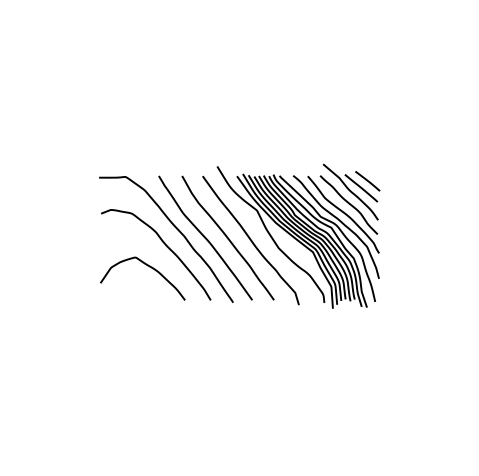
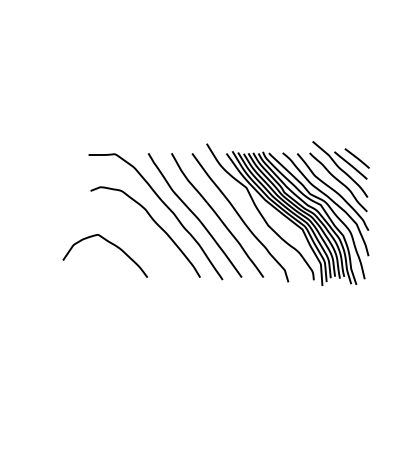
curve: (147, 266) -> (109, 243), moved

